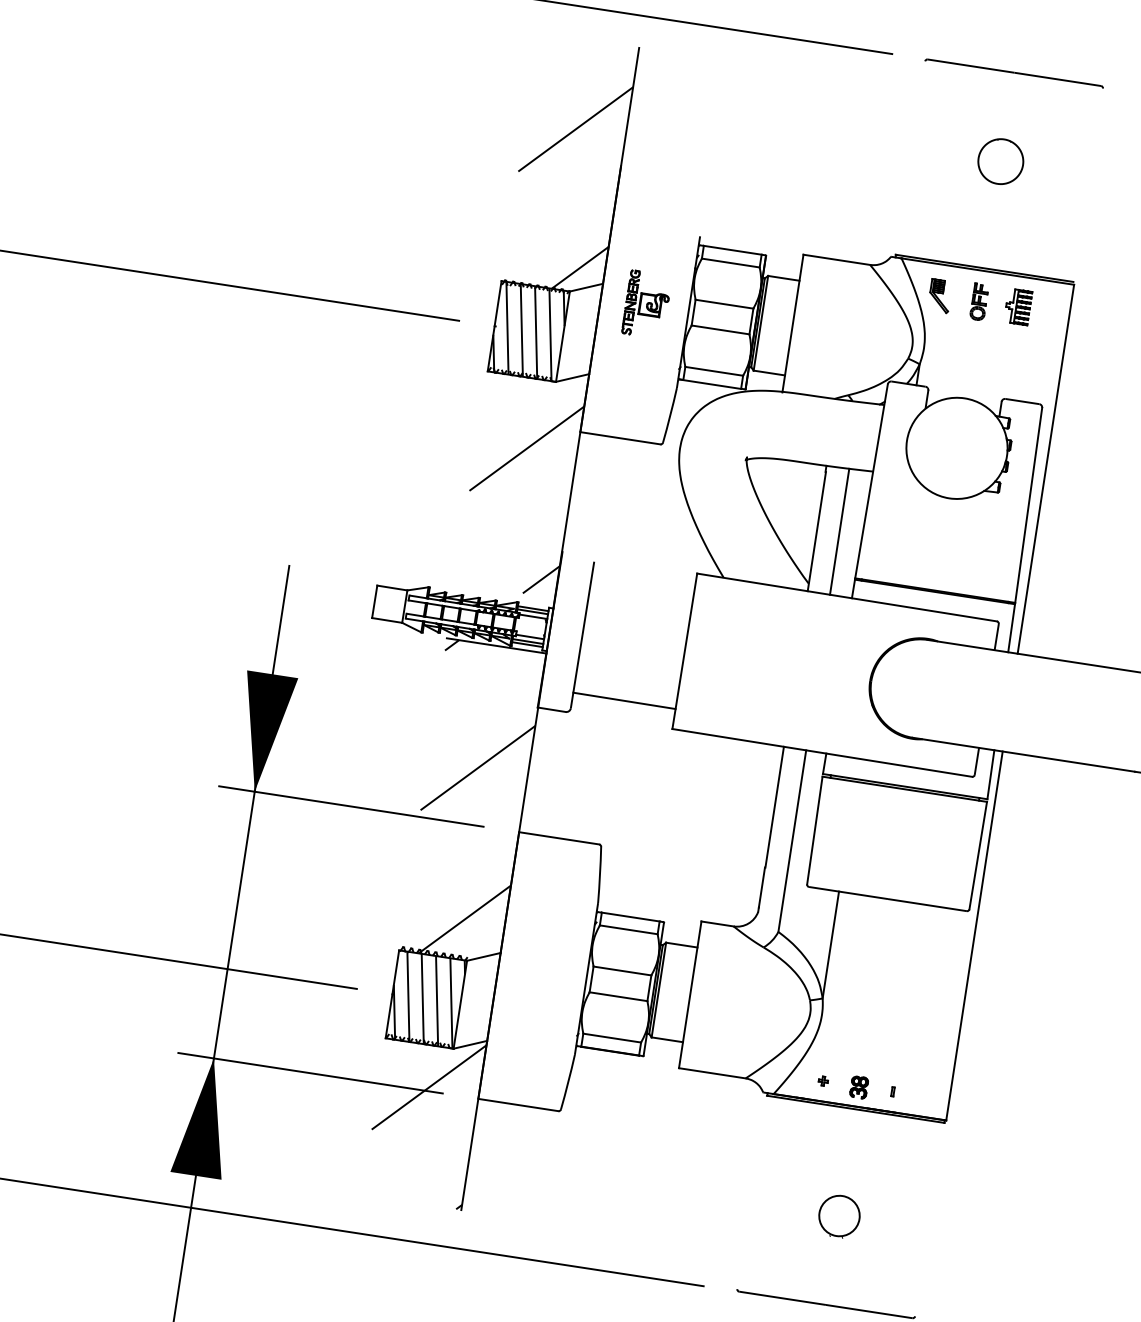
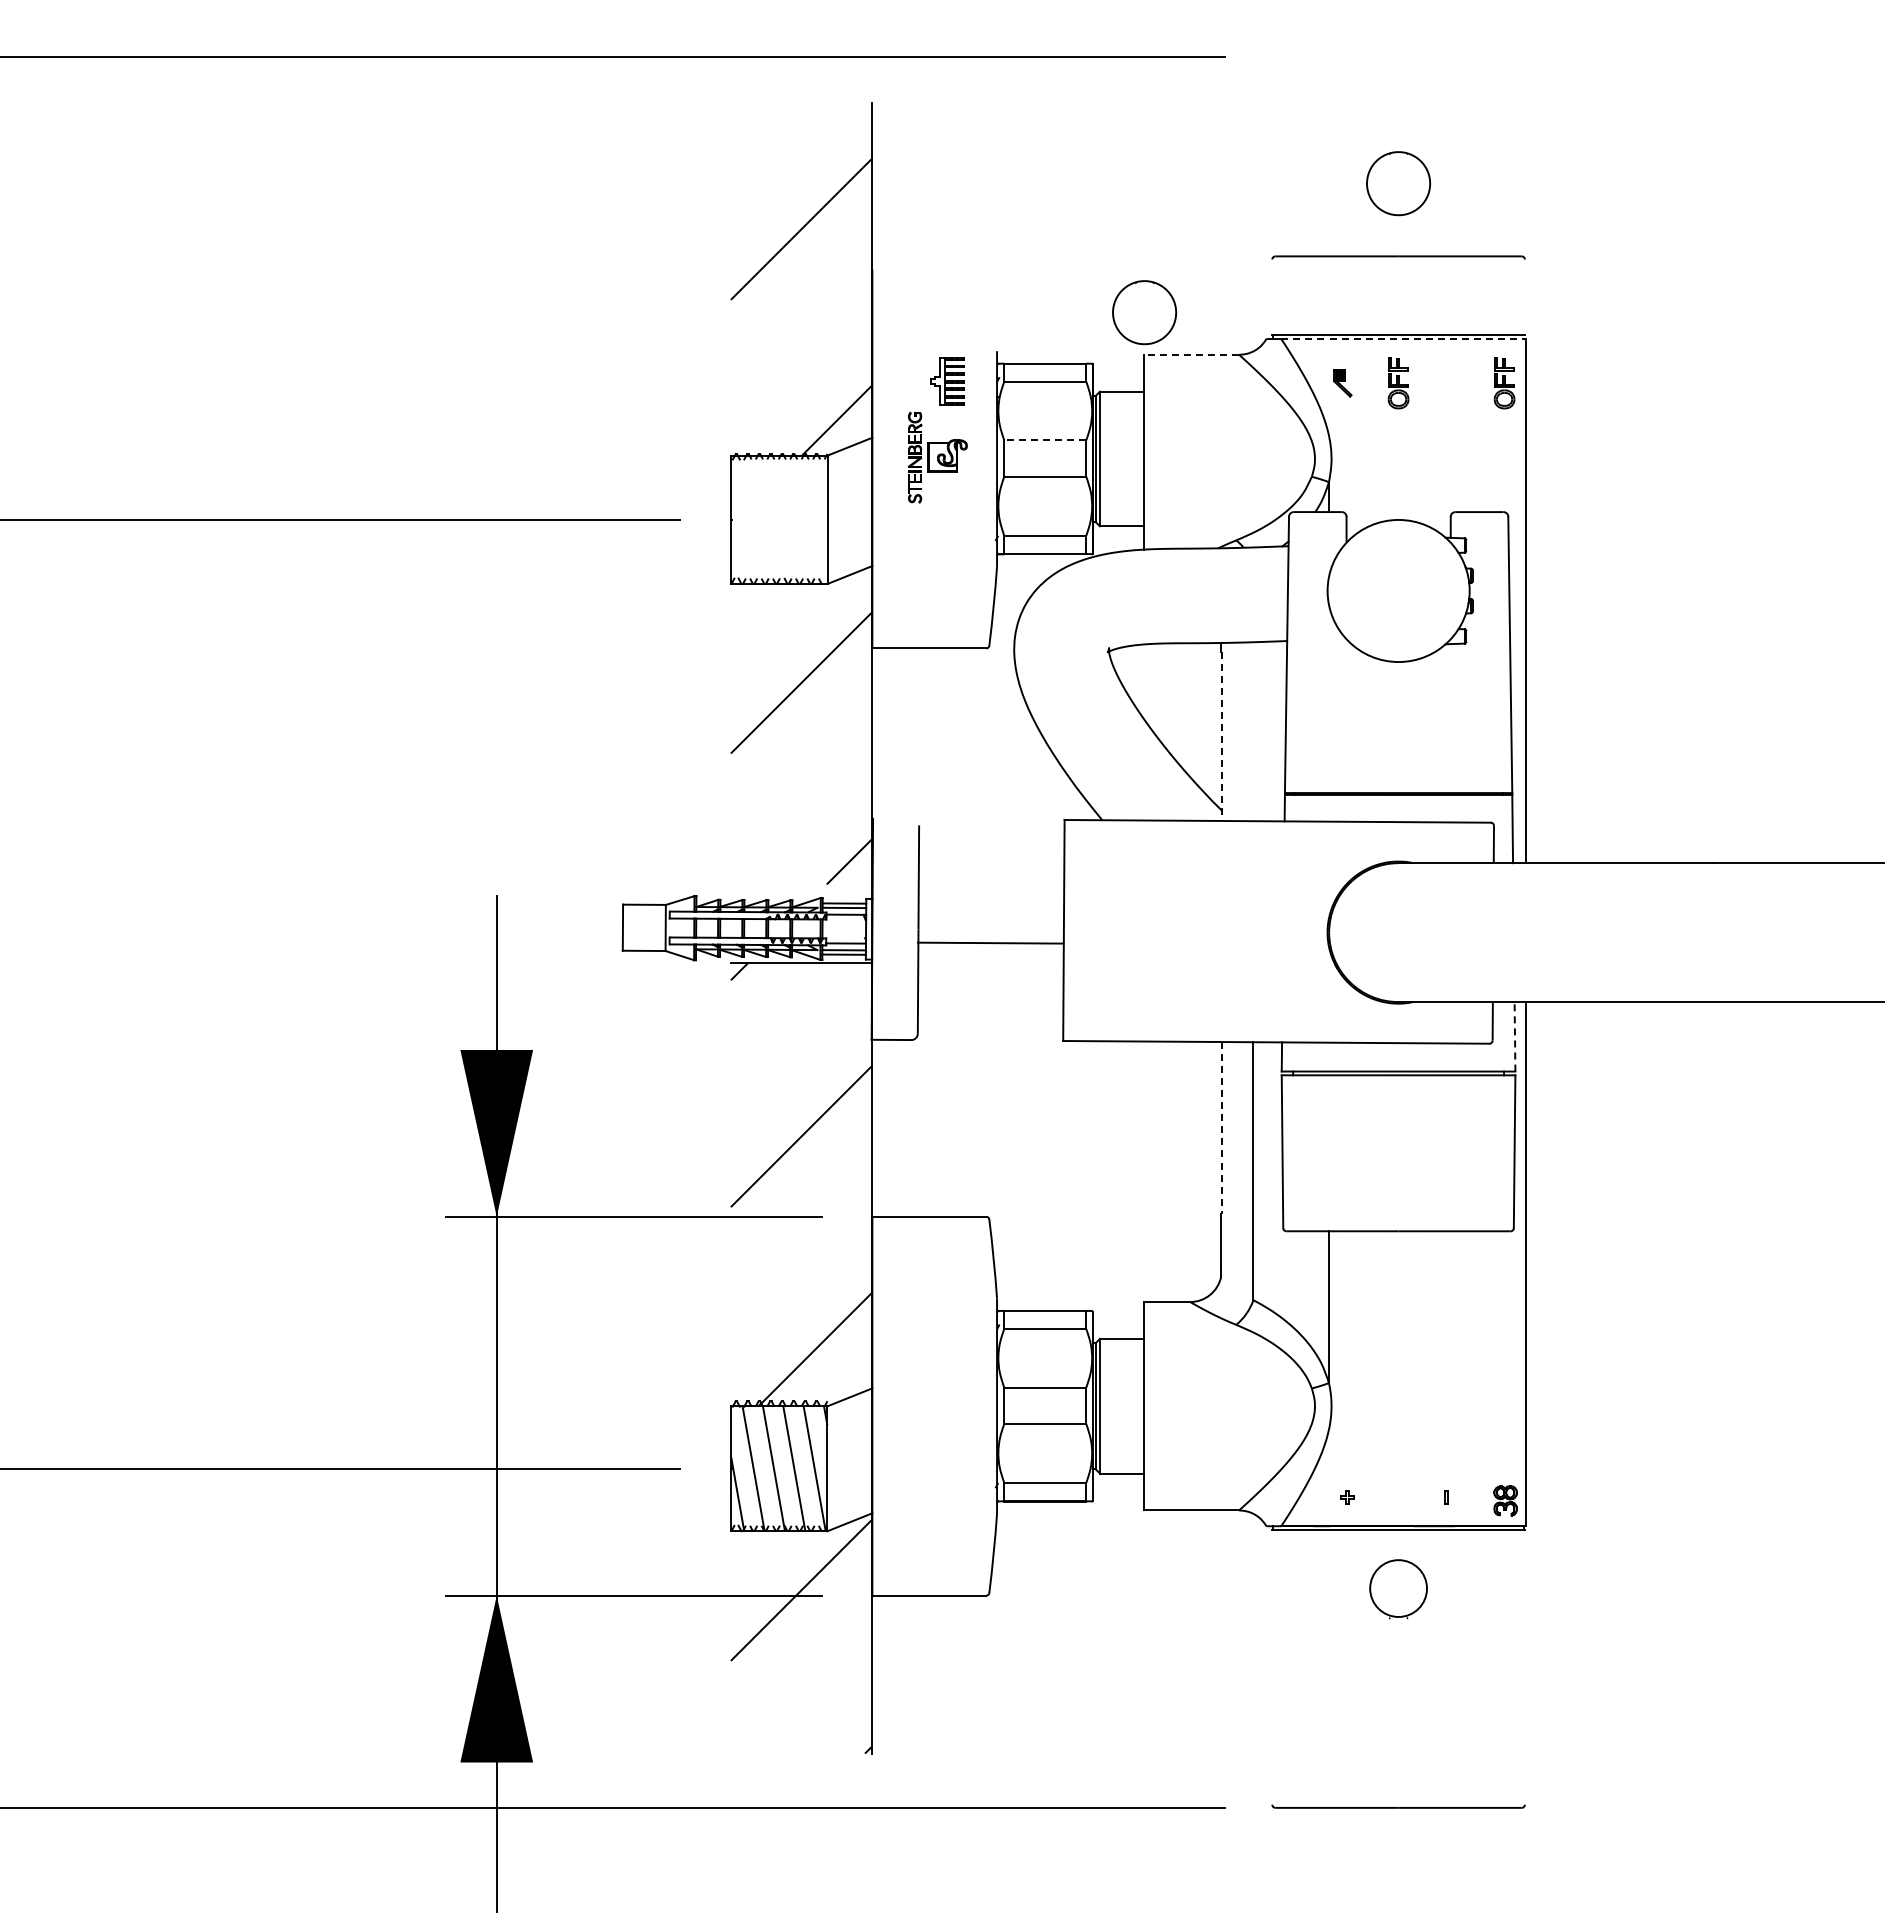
part: (1014, 73) -> (1398, 257), moved
part: (808, 224) -> (1144, 312), added
line: (836, 259) -> (1191, 354), solid -> dashed
line: (987, 271) -> (1403, 339), solid -> dashed
part: (939, 296) -> (1342, 383), size x0.6
line: (723, 304) -> (1044, 440), solid -> dashed
part: (1018, 306) -> (947, 381), moved
part: (1053, 313) -> (1504, 383), added
hatch: (528, 331) -> (778, 519), removed
line: (816, 531) -> (1221, 736), solid -> dashed
line: (839, 531) -> (1253, 731), removed
line: (624, 700) -> (990, 942), moved
line: (991, 774) -> (1515, 1036), solid -> dashed
line: (774, 806) -> (1221, 1127), solid -> dashed
part: (859, 1087) -> (1505, 1500), moved
part: (839, 1216) -> (1398, 1589), moved

